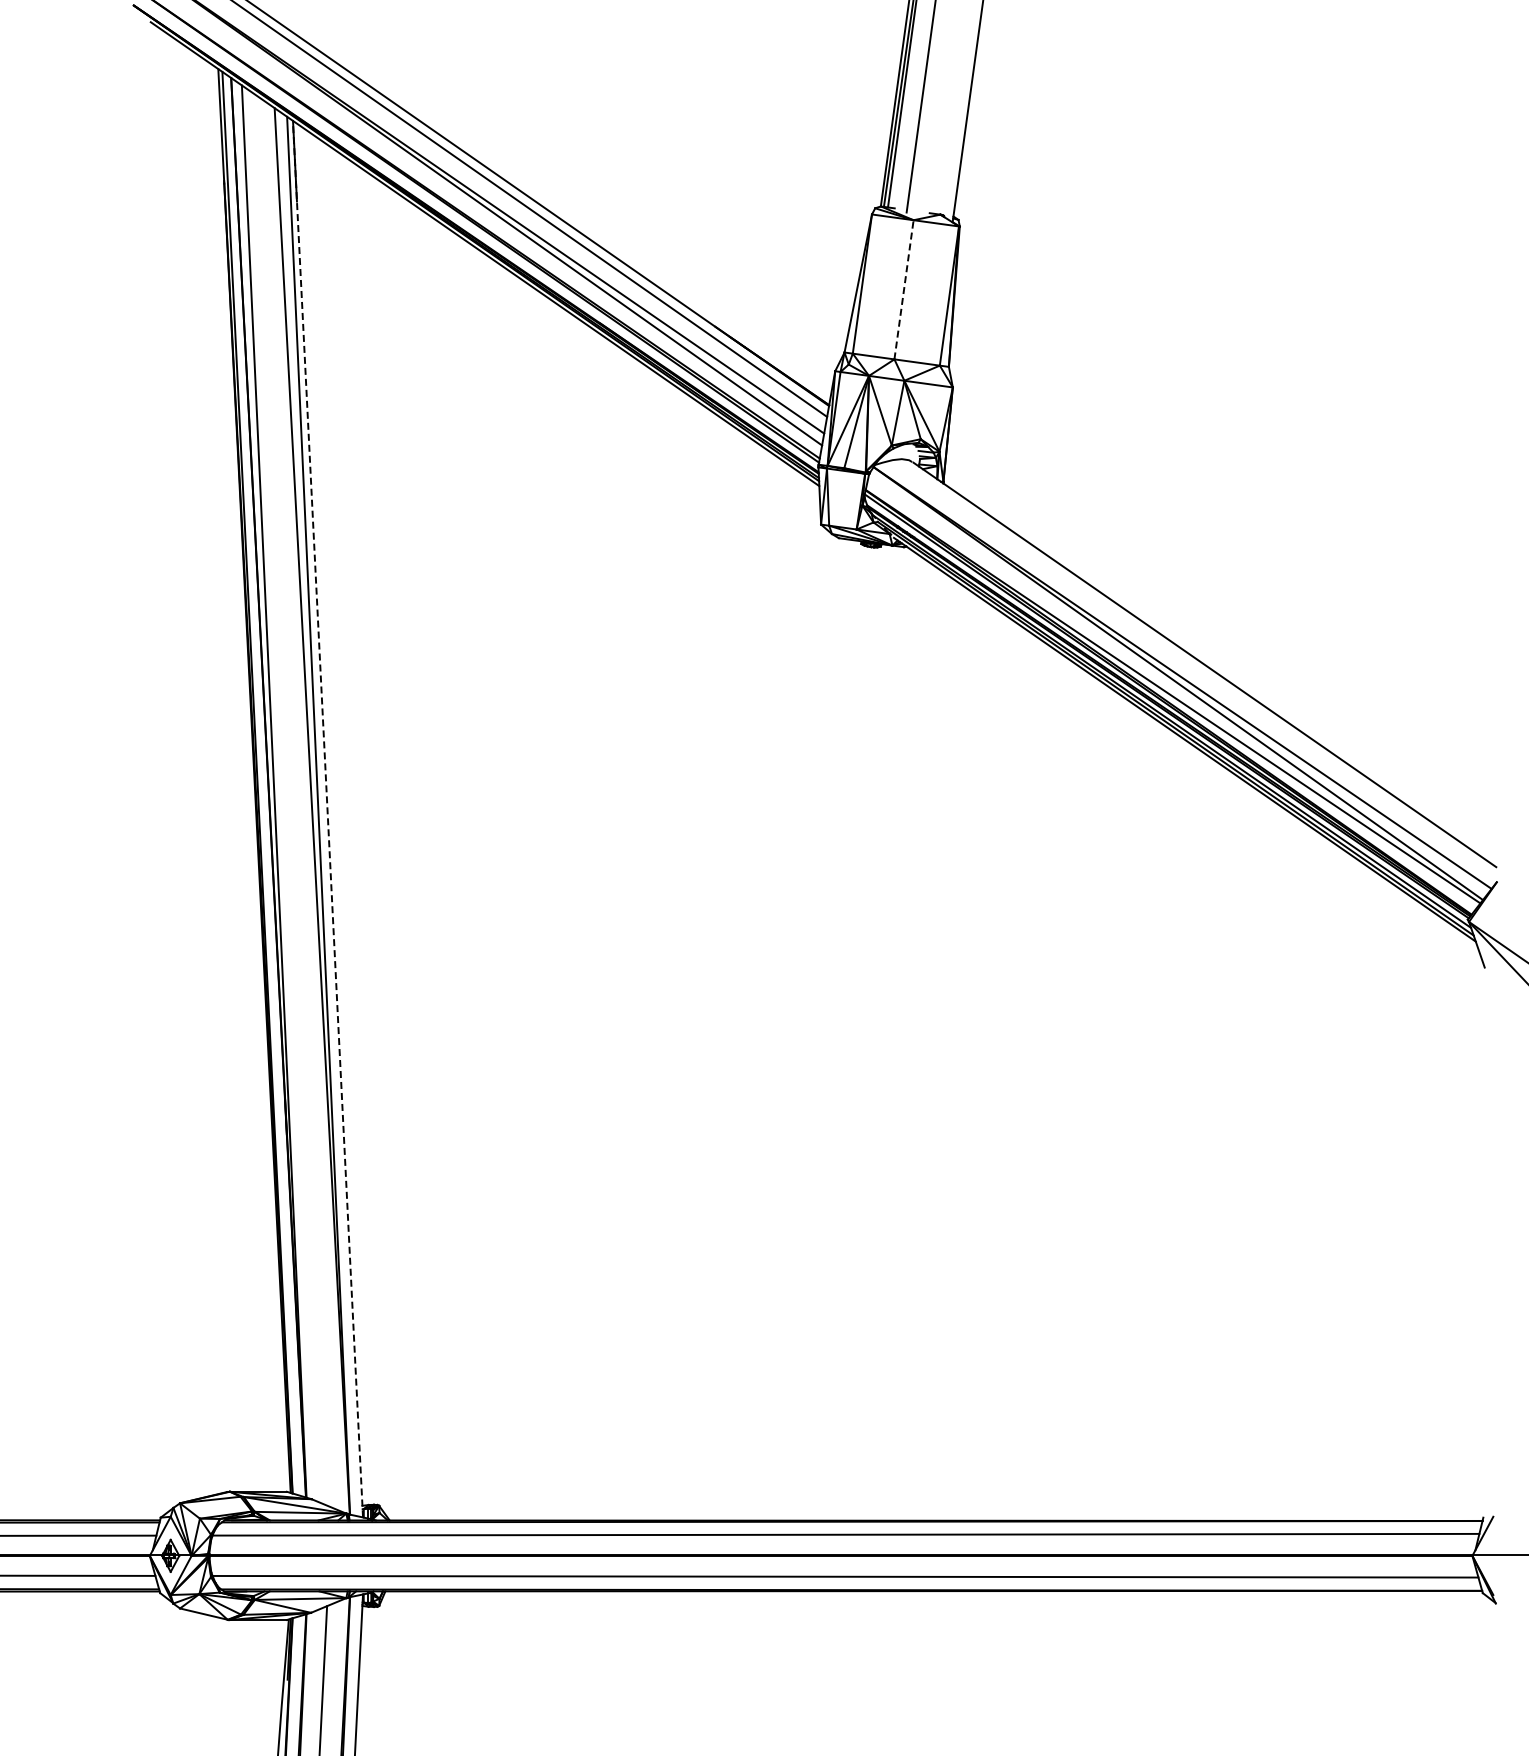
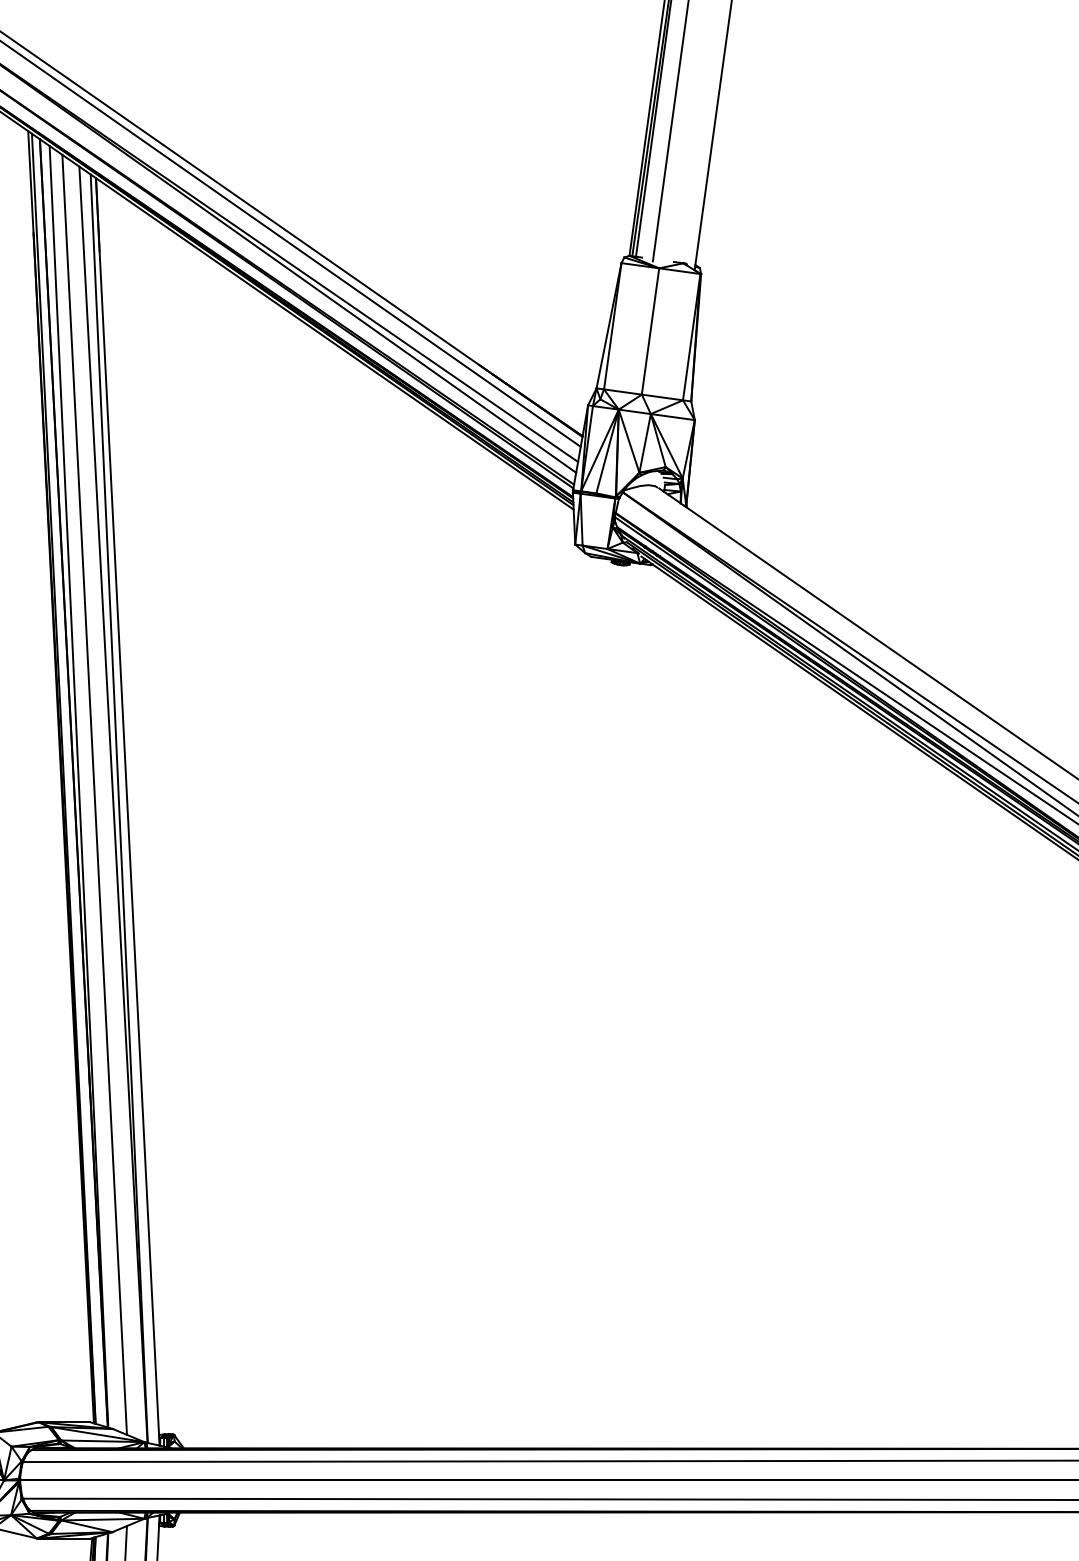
line: (904, 289) -> (650, 331), dashed -> solid
line: (291, 800) -> (94, 794), added
line: (327, 818) -> (127, 811), dashed -> solid

